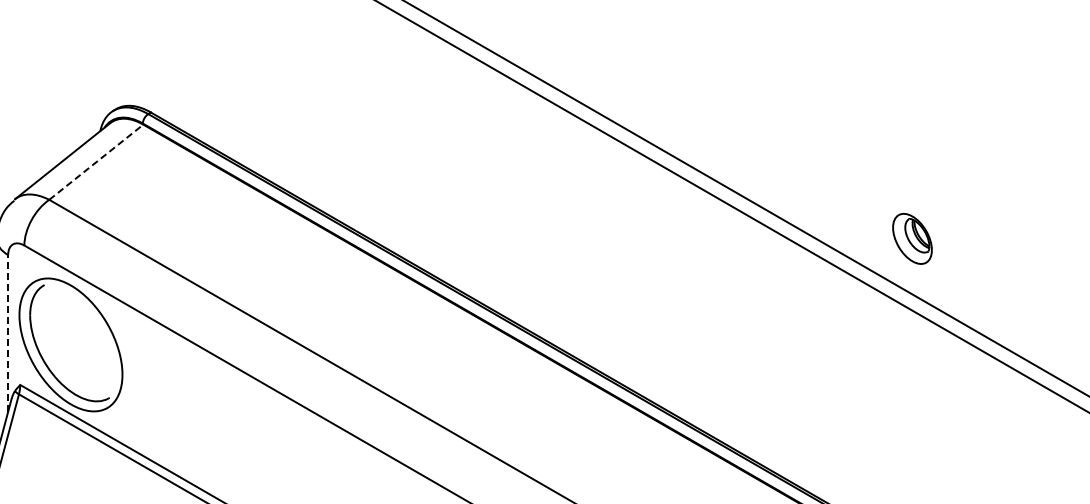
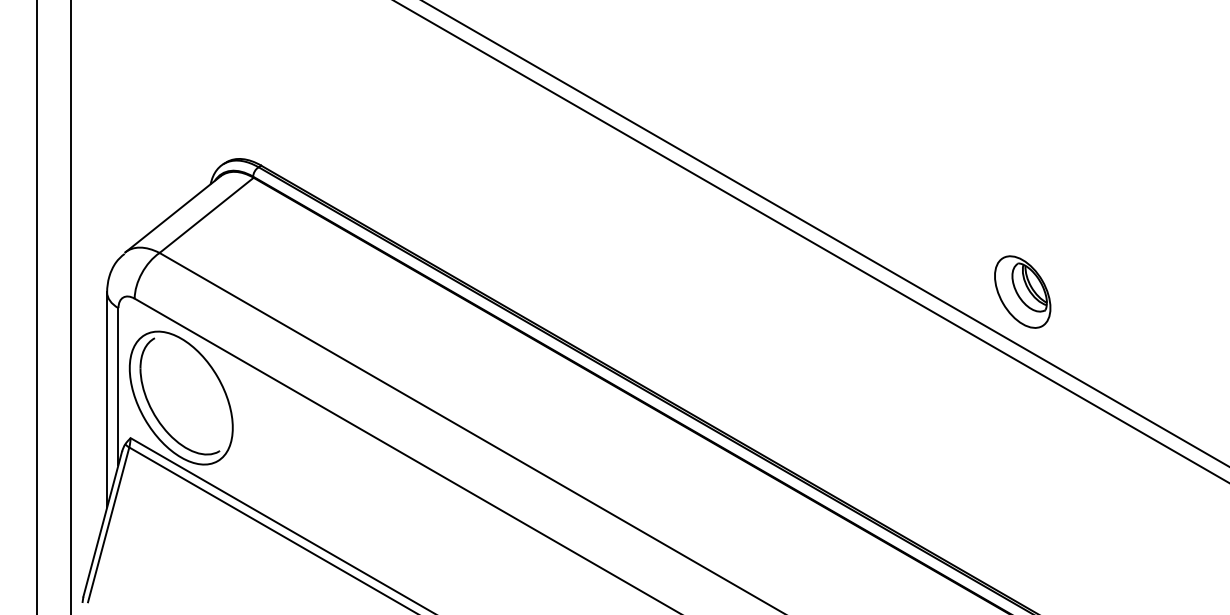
line: (97, 162) -> (207, 215), dashed -> solid
part: (912, 238) -> (1022, 291), size x1.43
line: (8, 333) -> (118, 386), dashed -> solid

